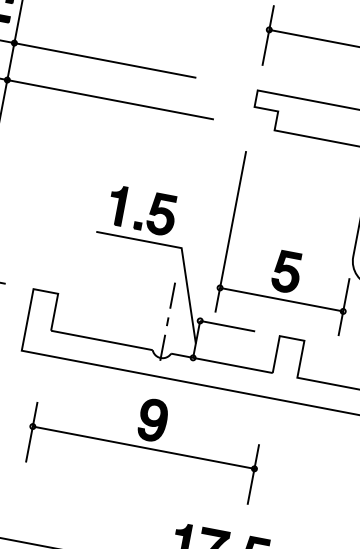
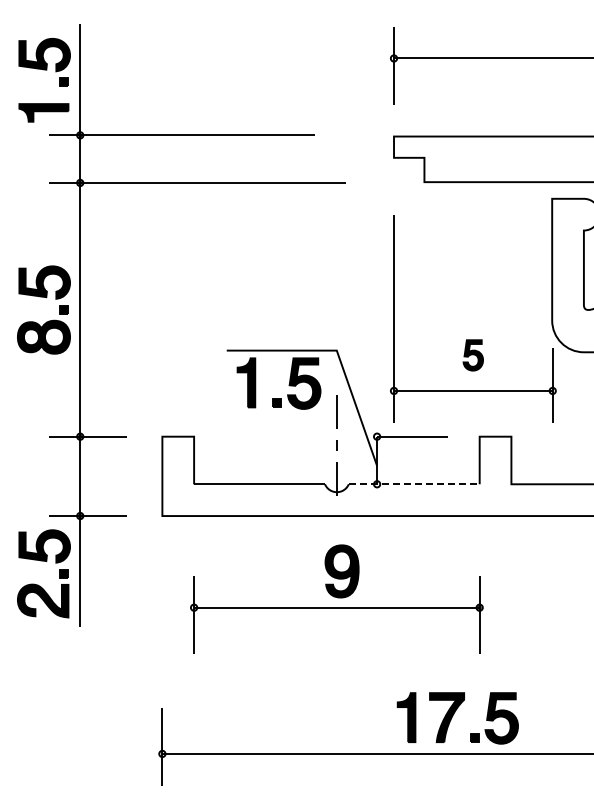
part: (149, 212) -> (288, 384), moved
part: (287, 272) -> (473, 355), size x0.6
line: (222, 363) -> (414, 484), solid -> dashed

